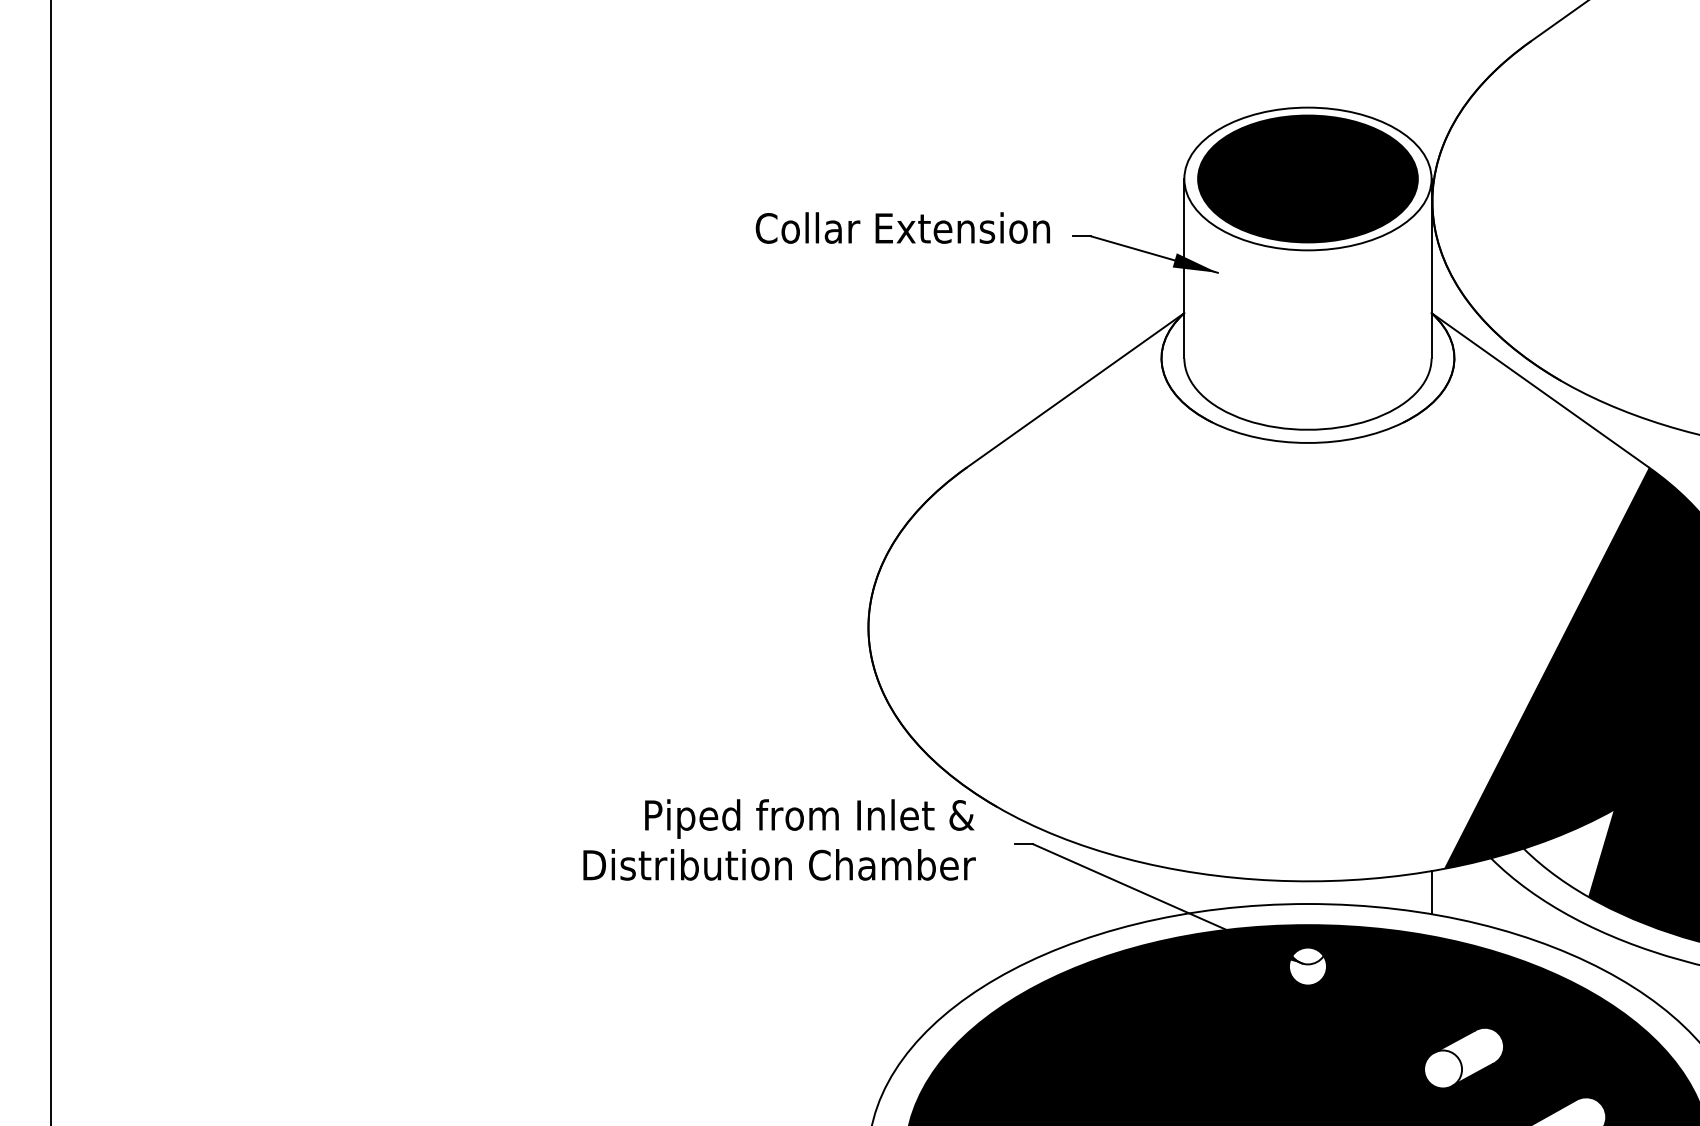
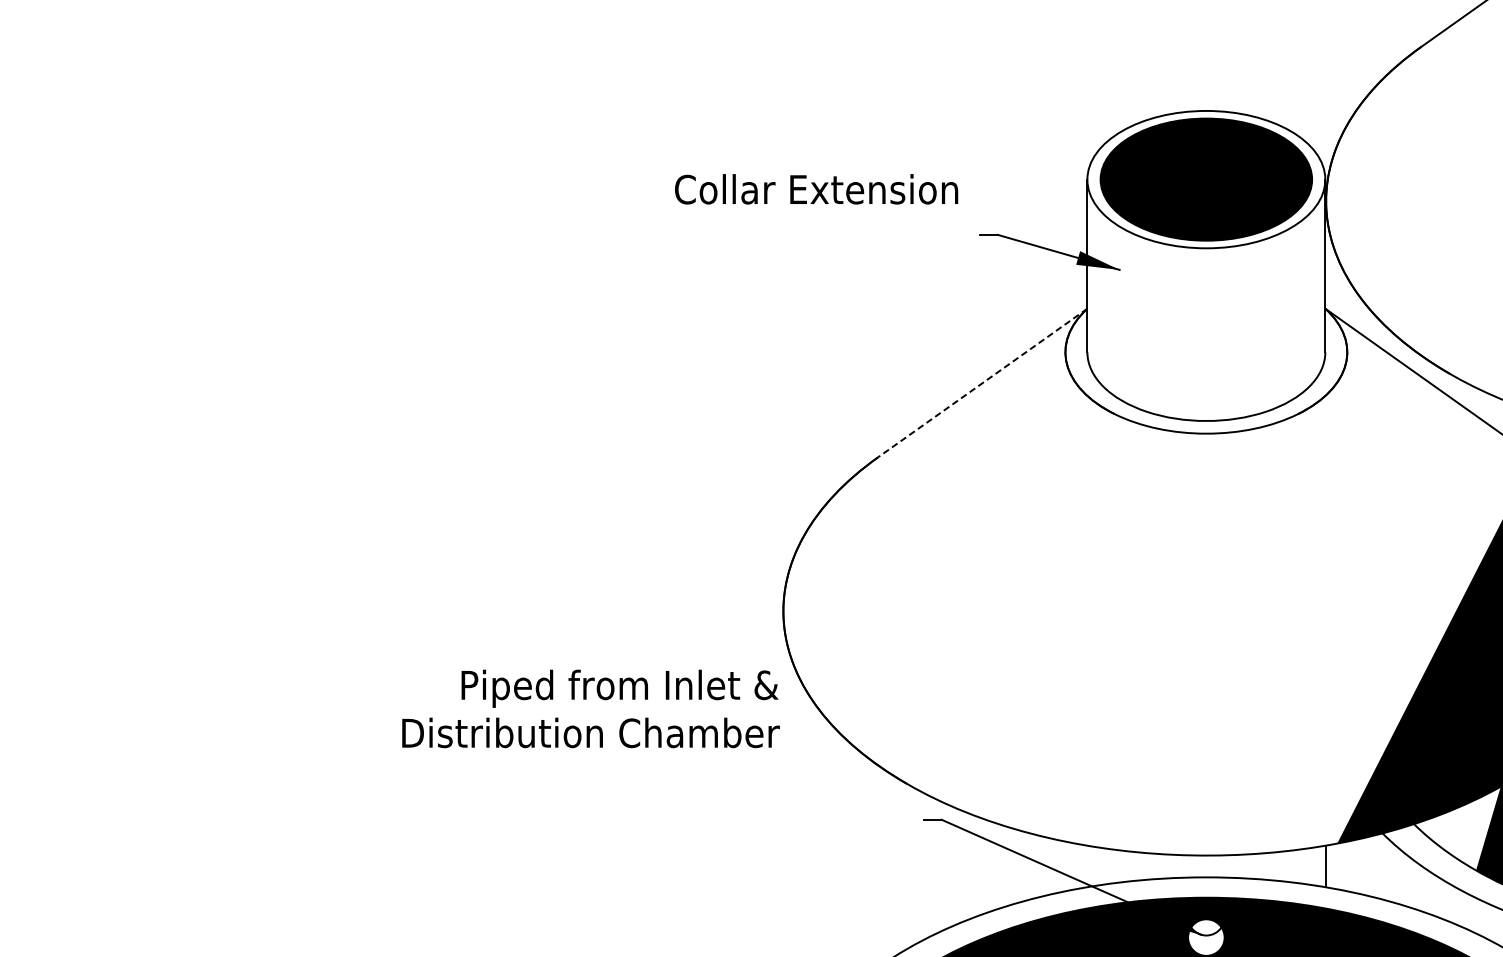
text: (902, 227) -> (816, 188), moved
line: (1075, 390) -> (982, 383), solid -> dashed
text: (779, 839) -> (590, 708), moved

